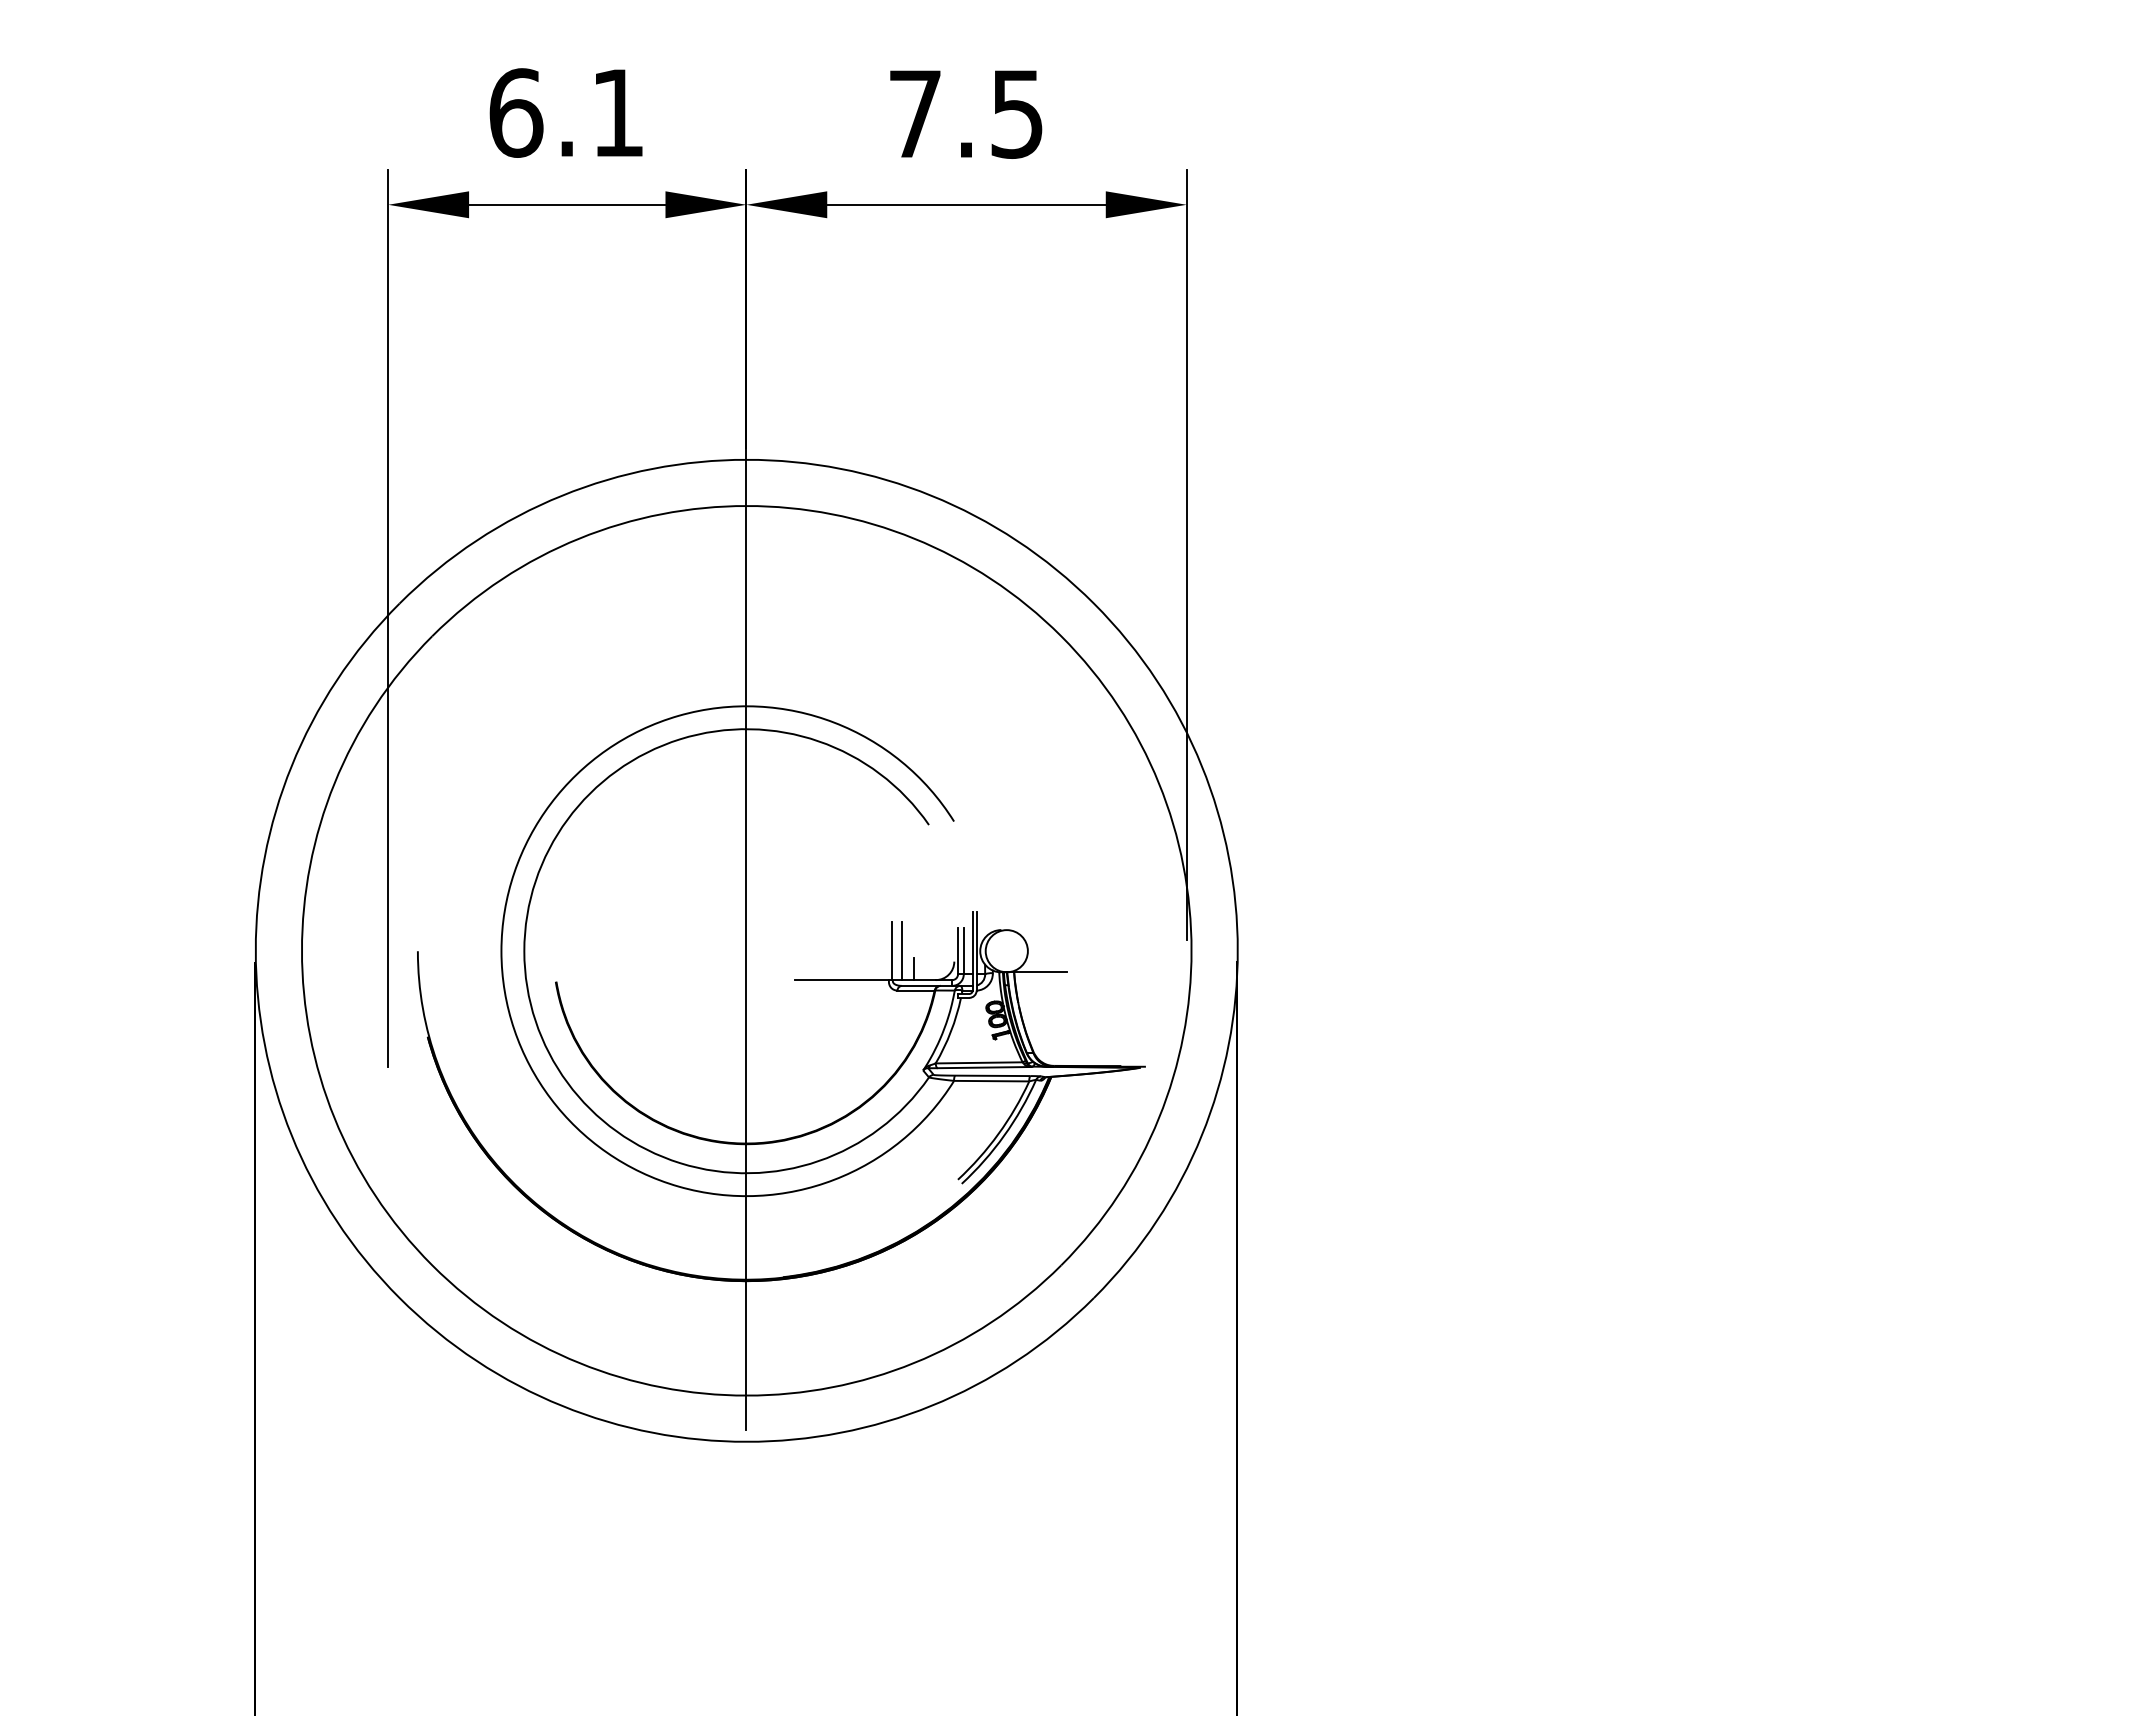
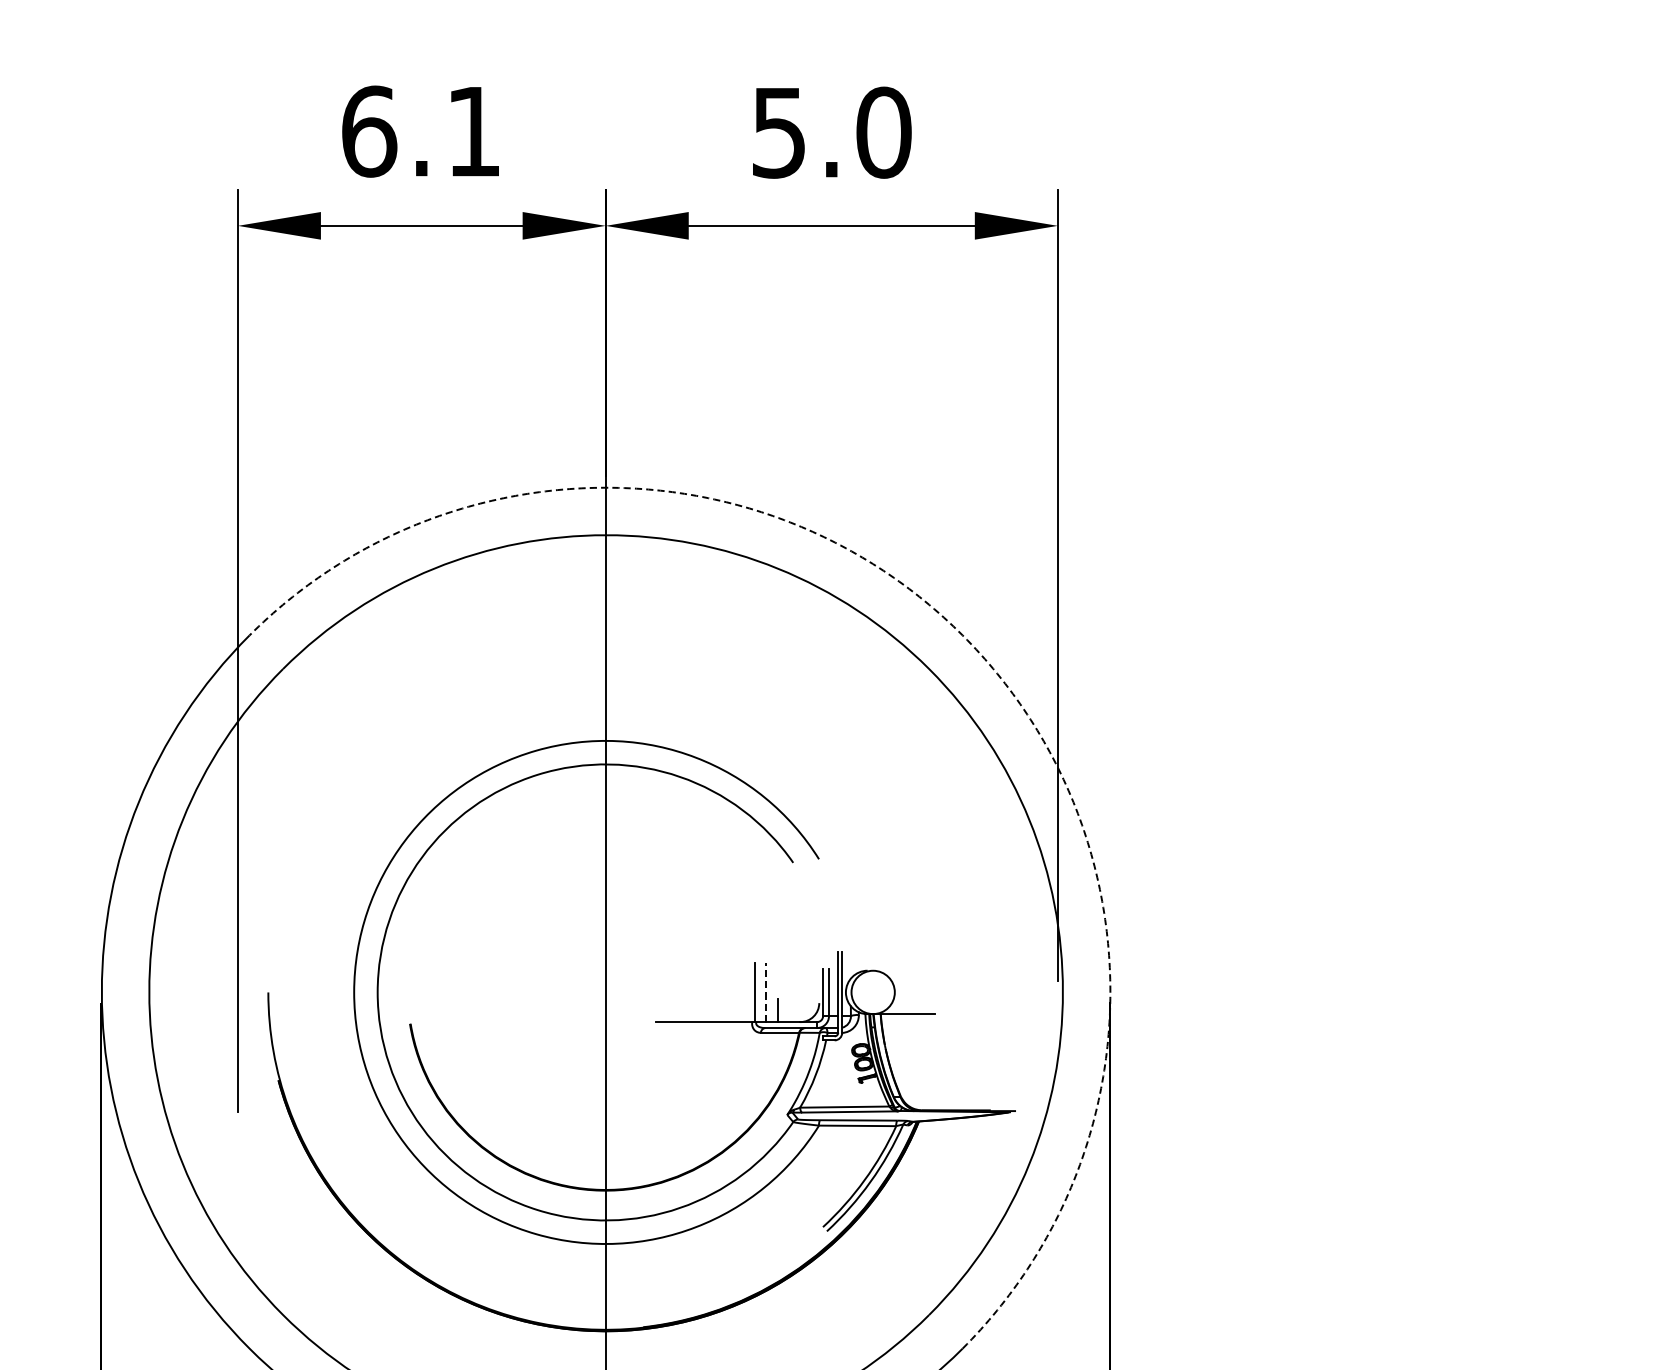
text: (966, 113) -> (831, 132), 7.5 -> 5.0
arc: (1093, 603) -> (962, 635), solid -> dashed
line: (902, 951) -> (766, 992), solid -> dashed

